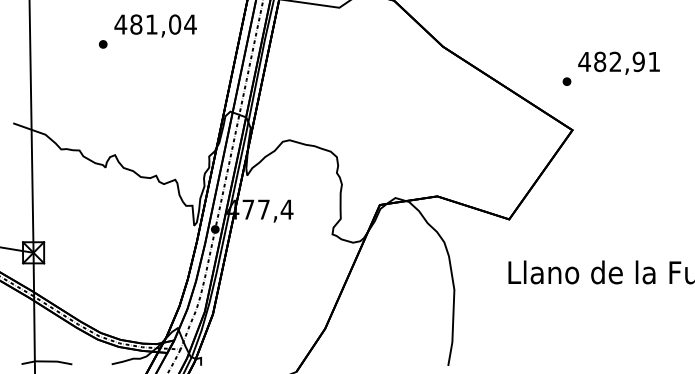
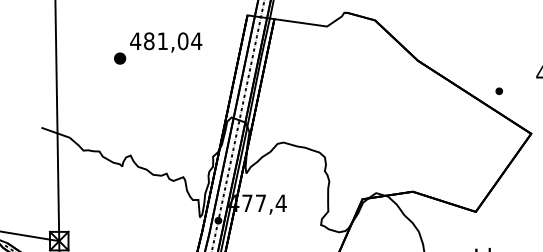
part: (103, 44) -> (120, 58), size x1.6
part: (566, 81) -> (498, 91), moved

